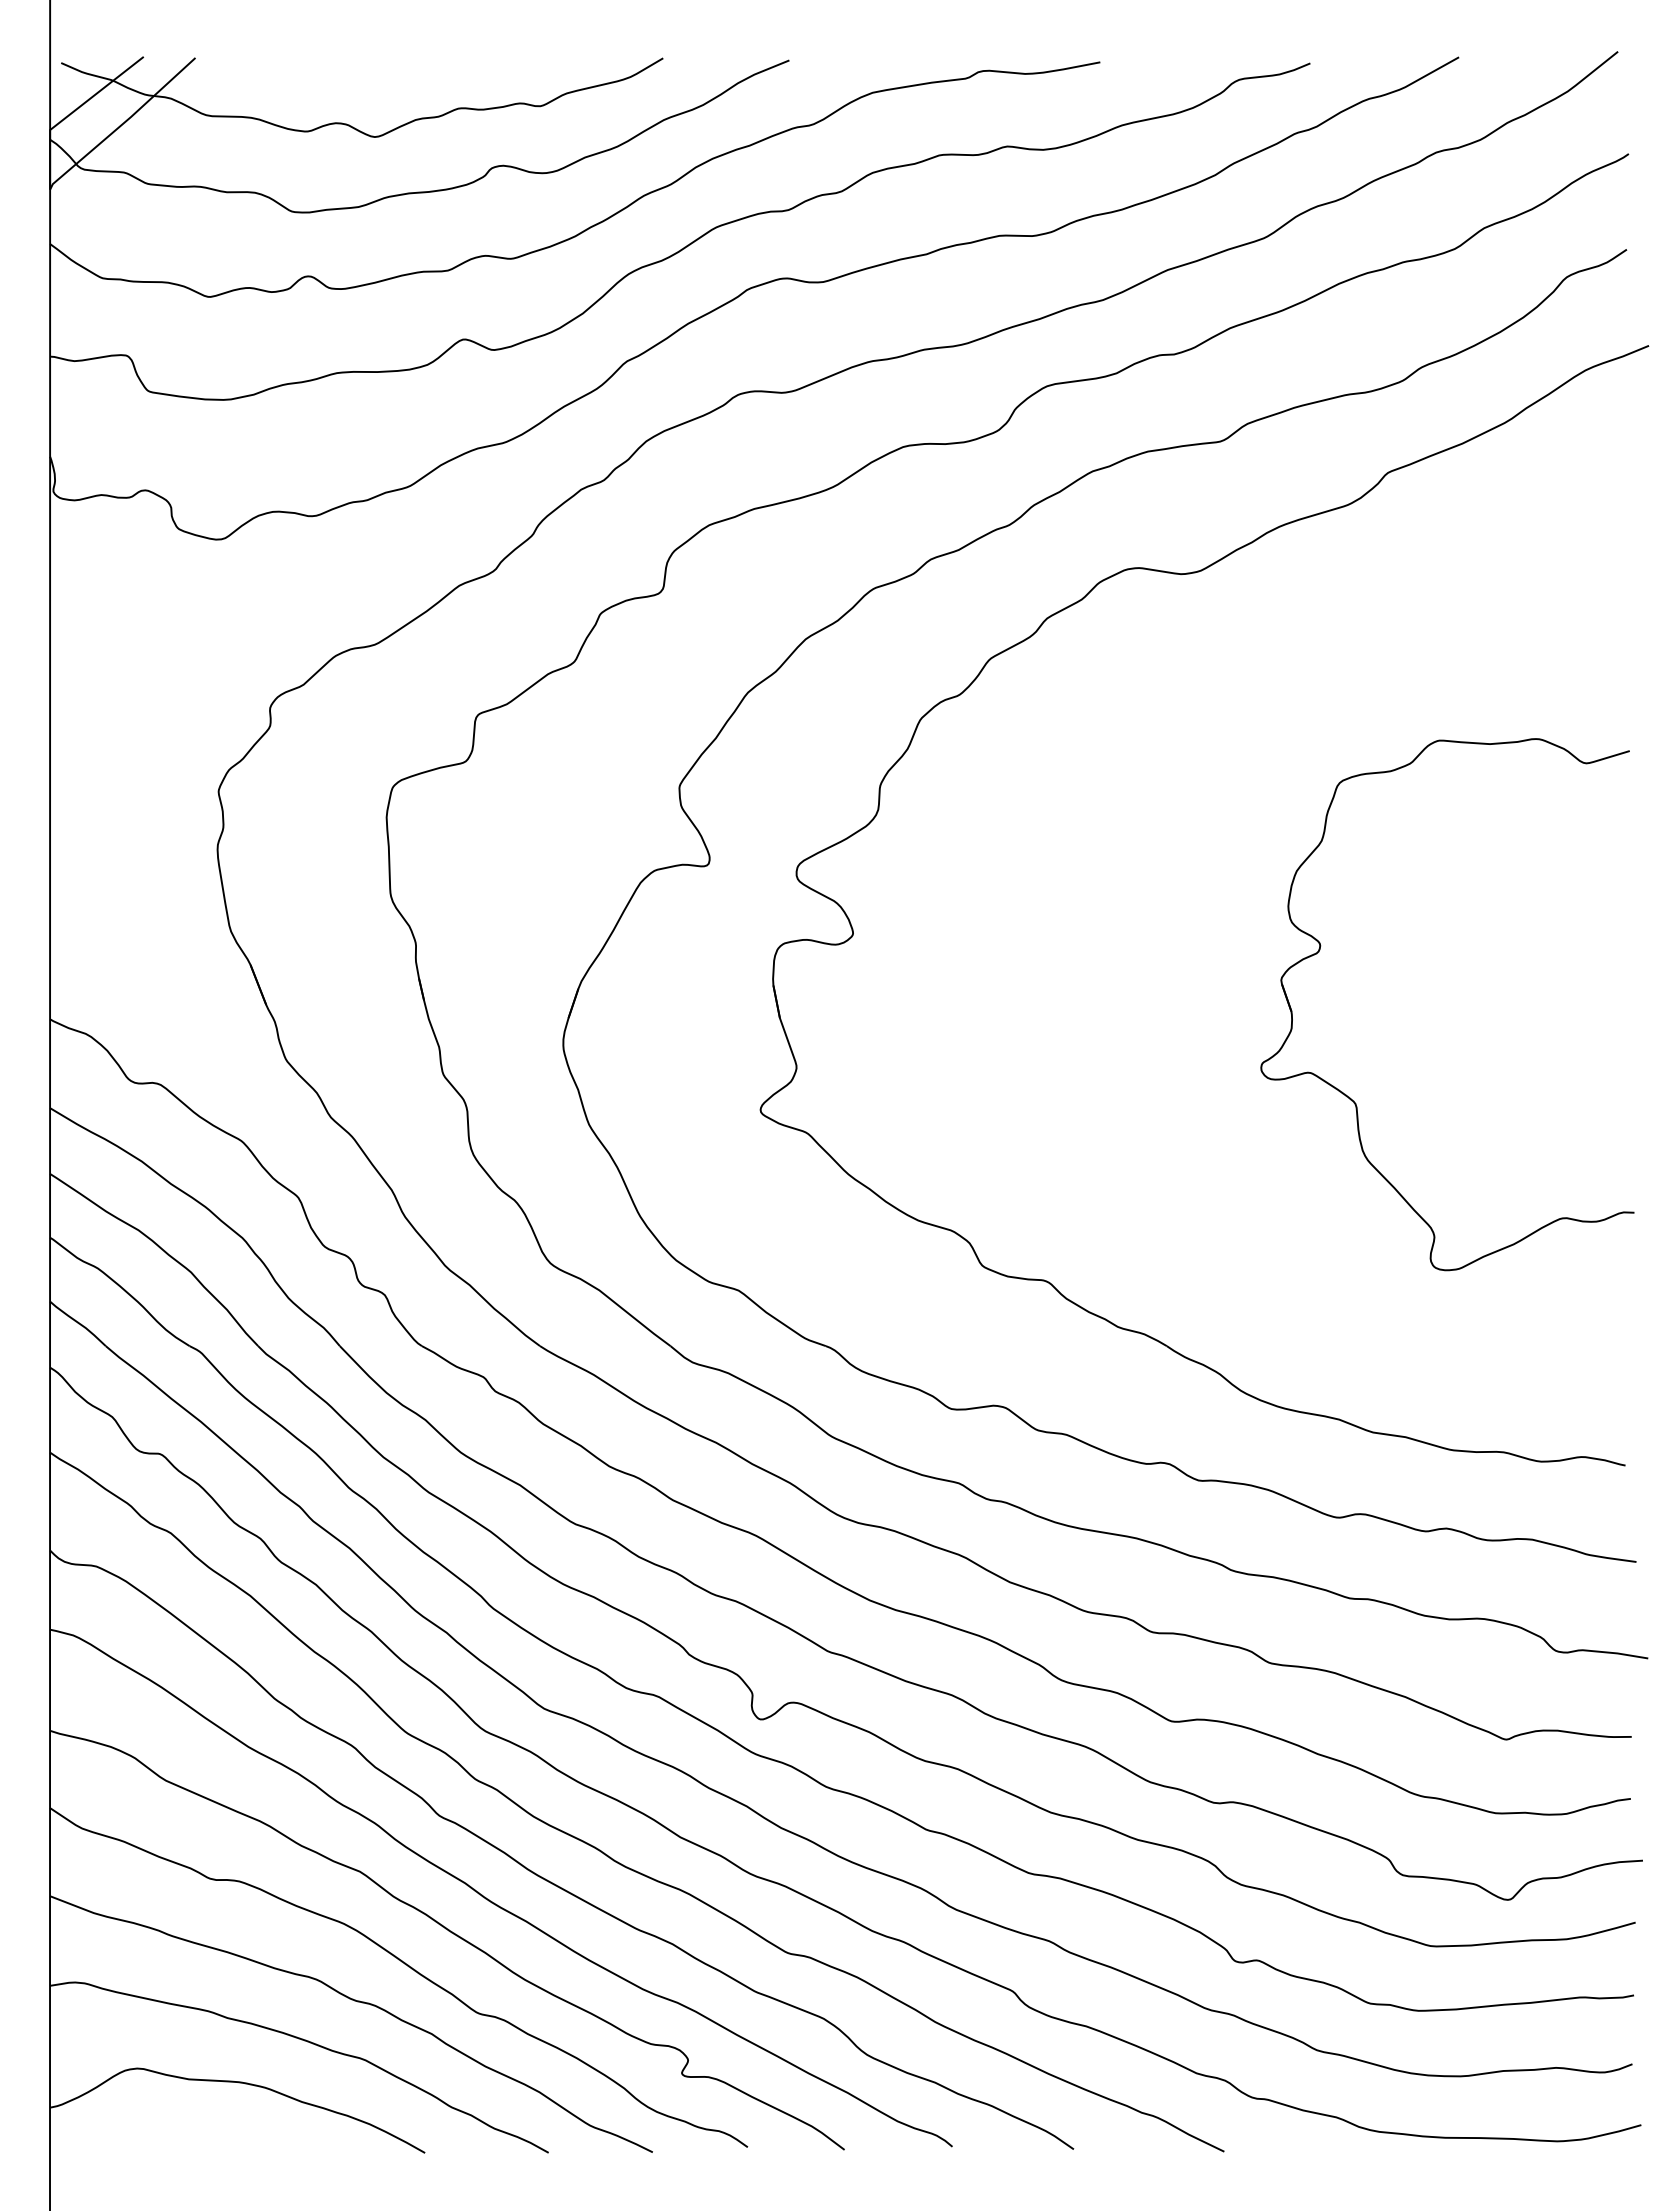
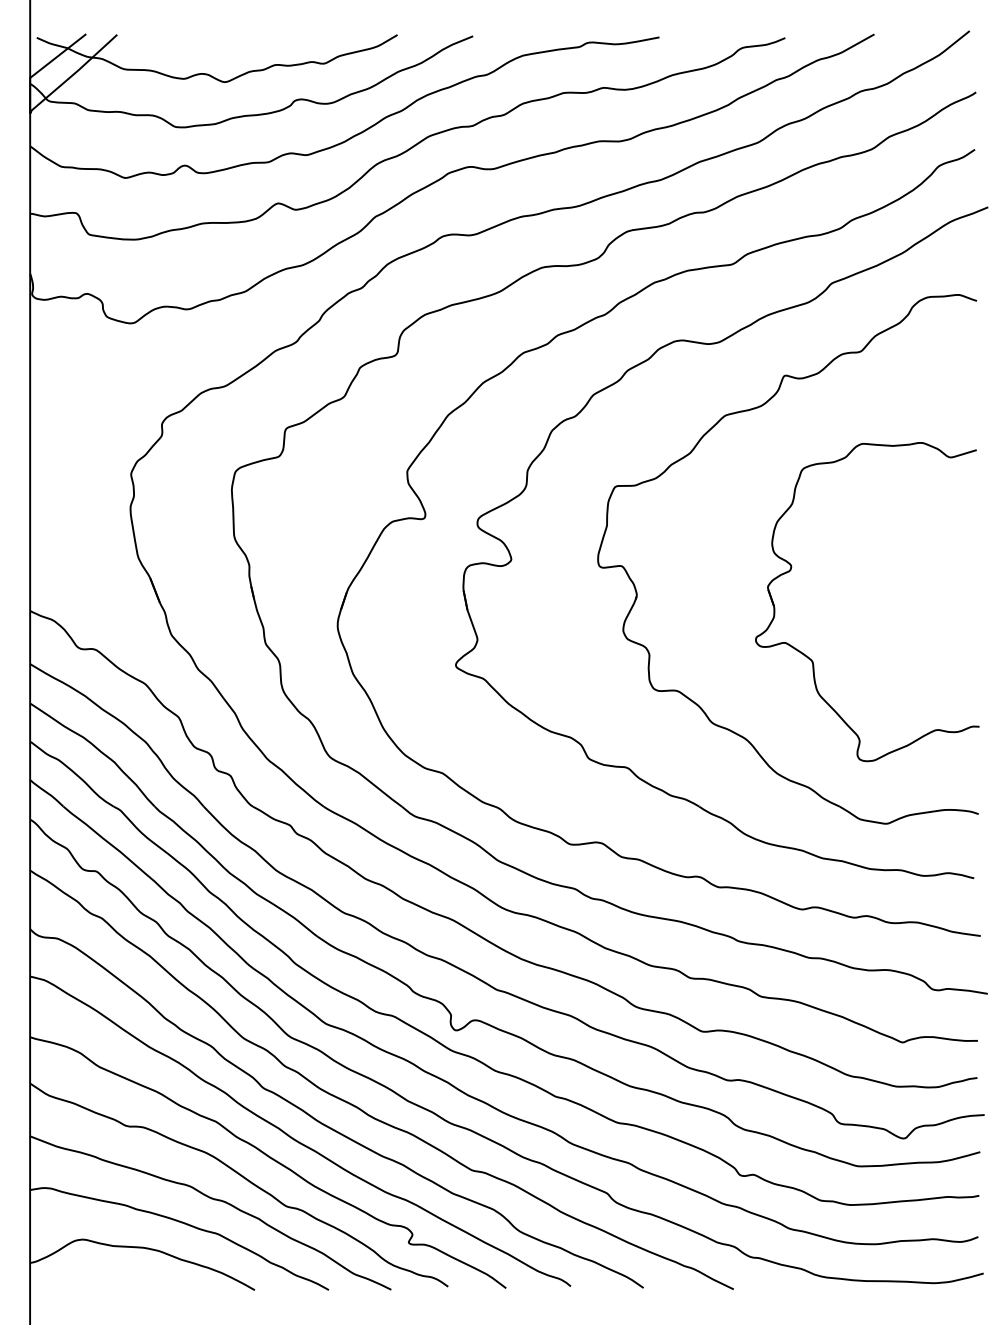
part: (1153, 756) -> (691, 453), added

